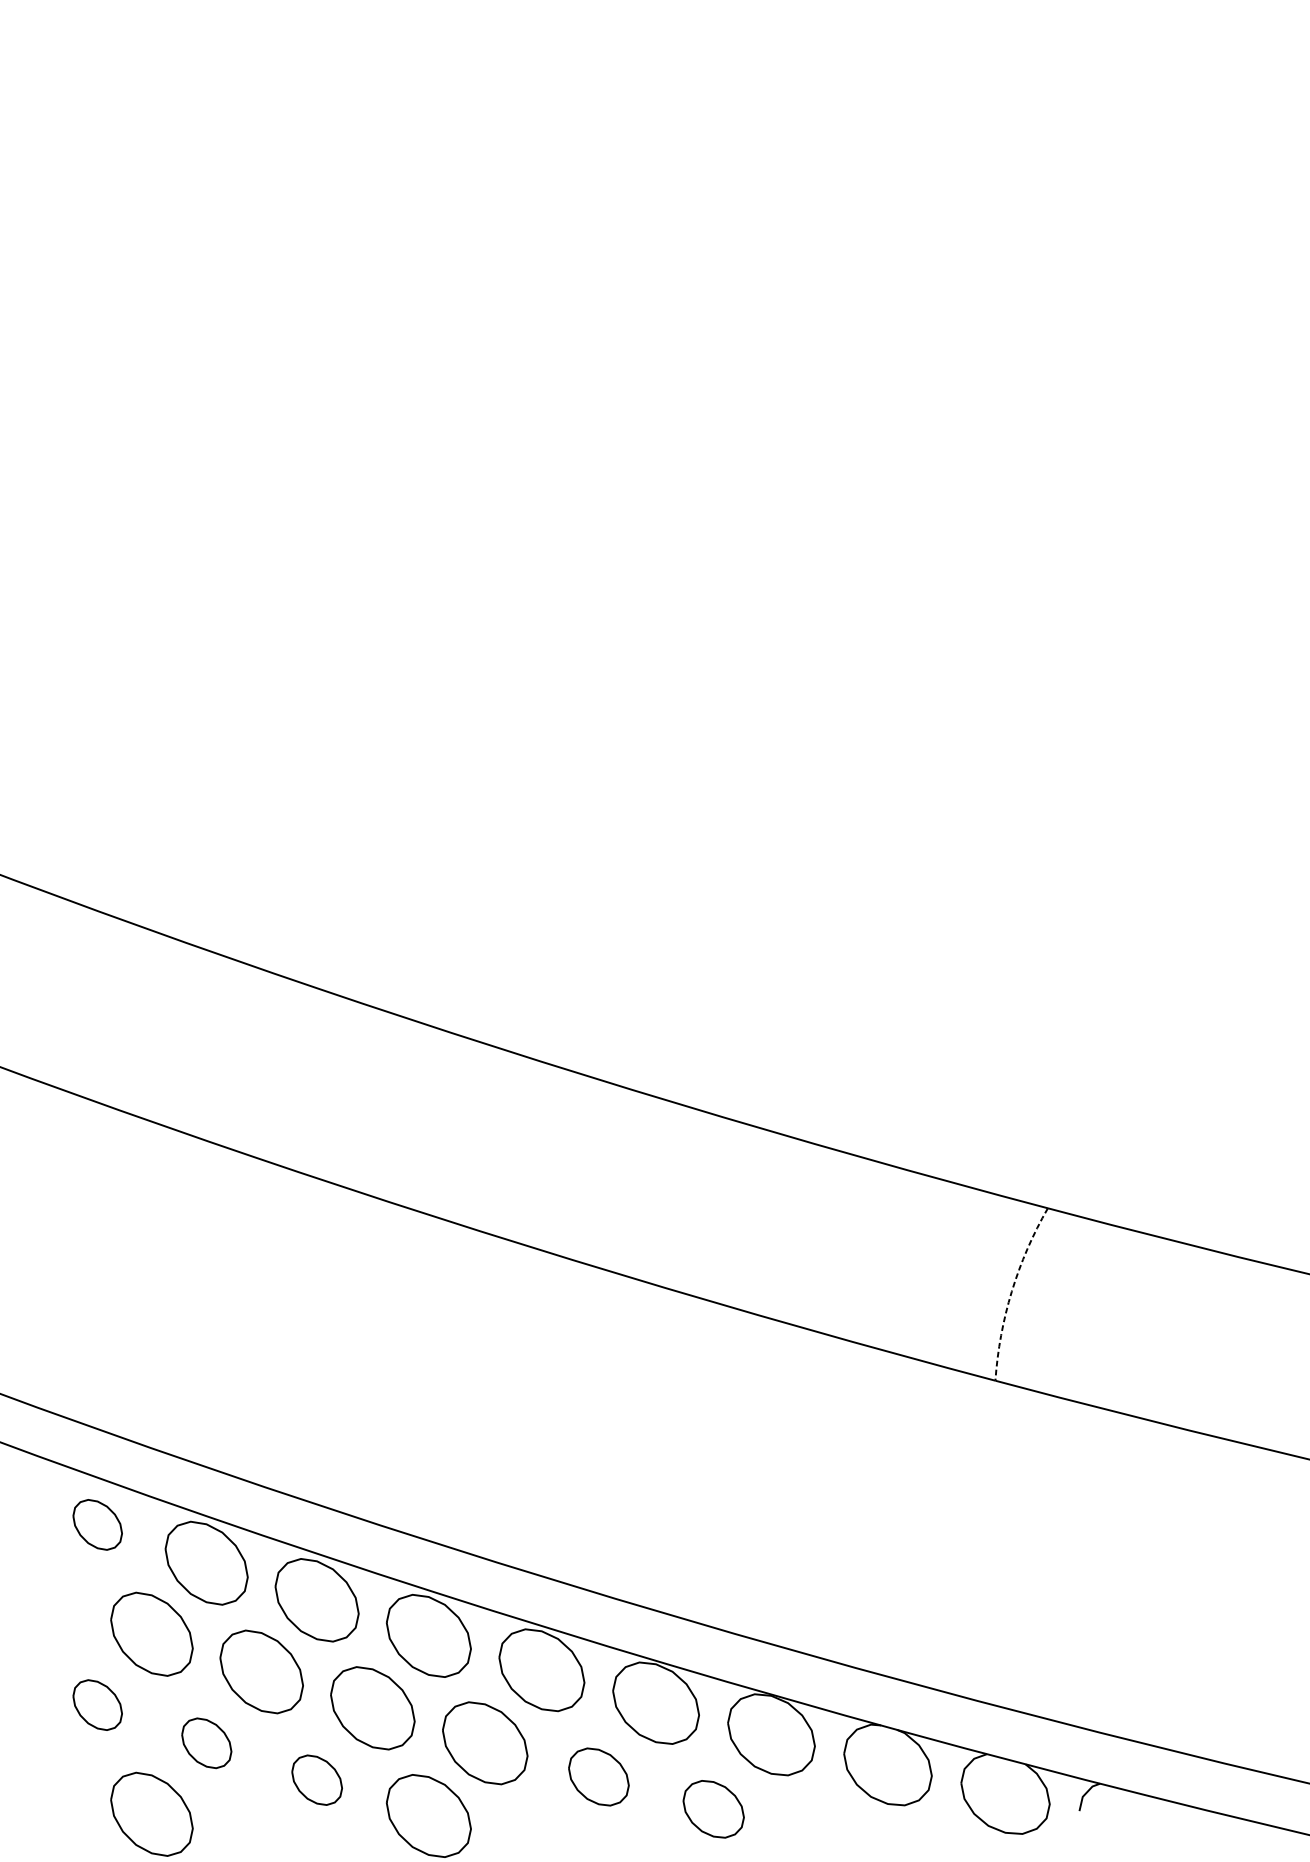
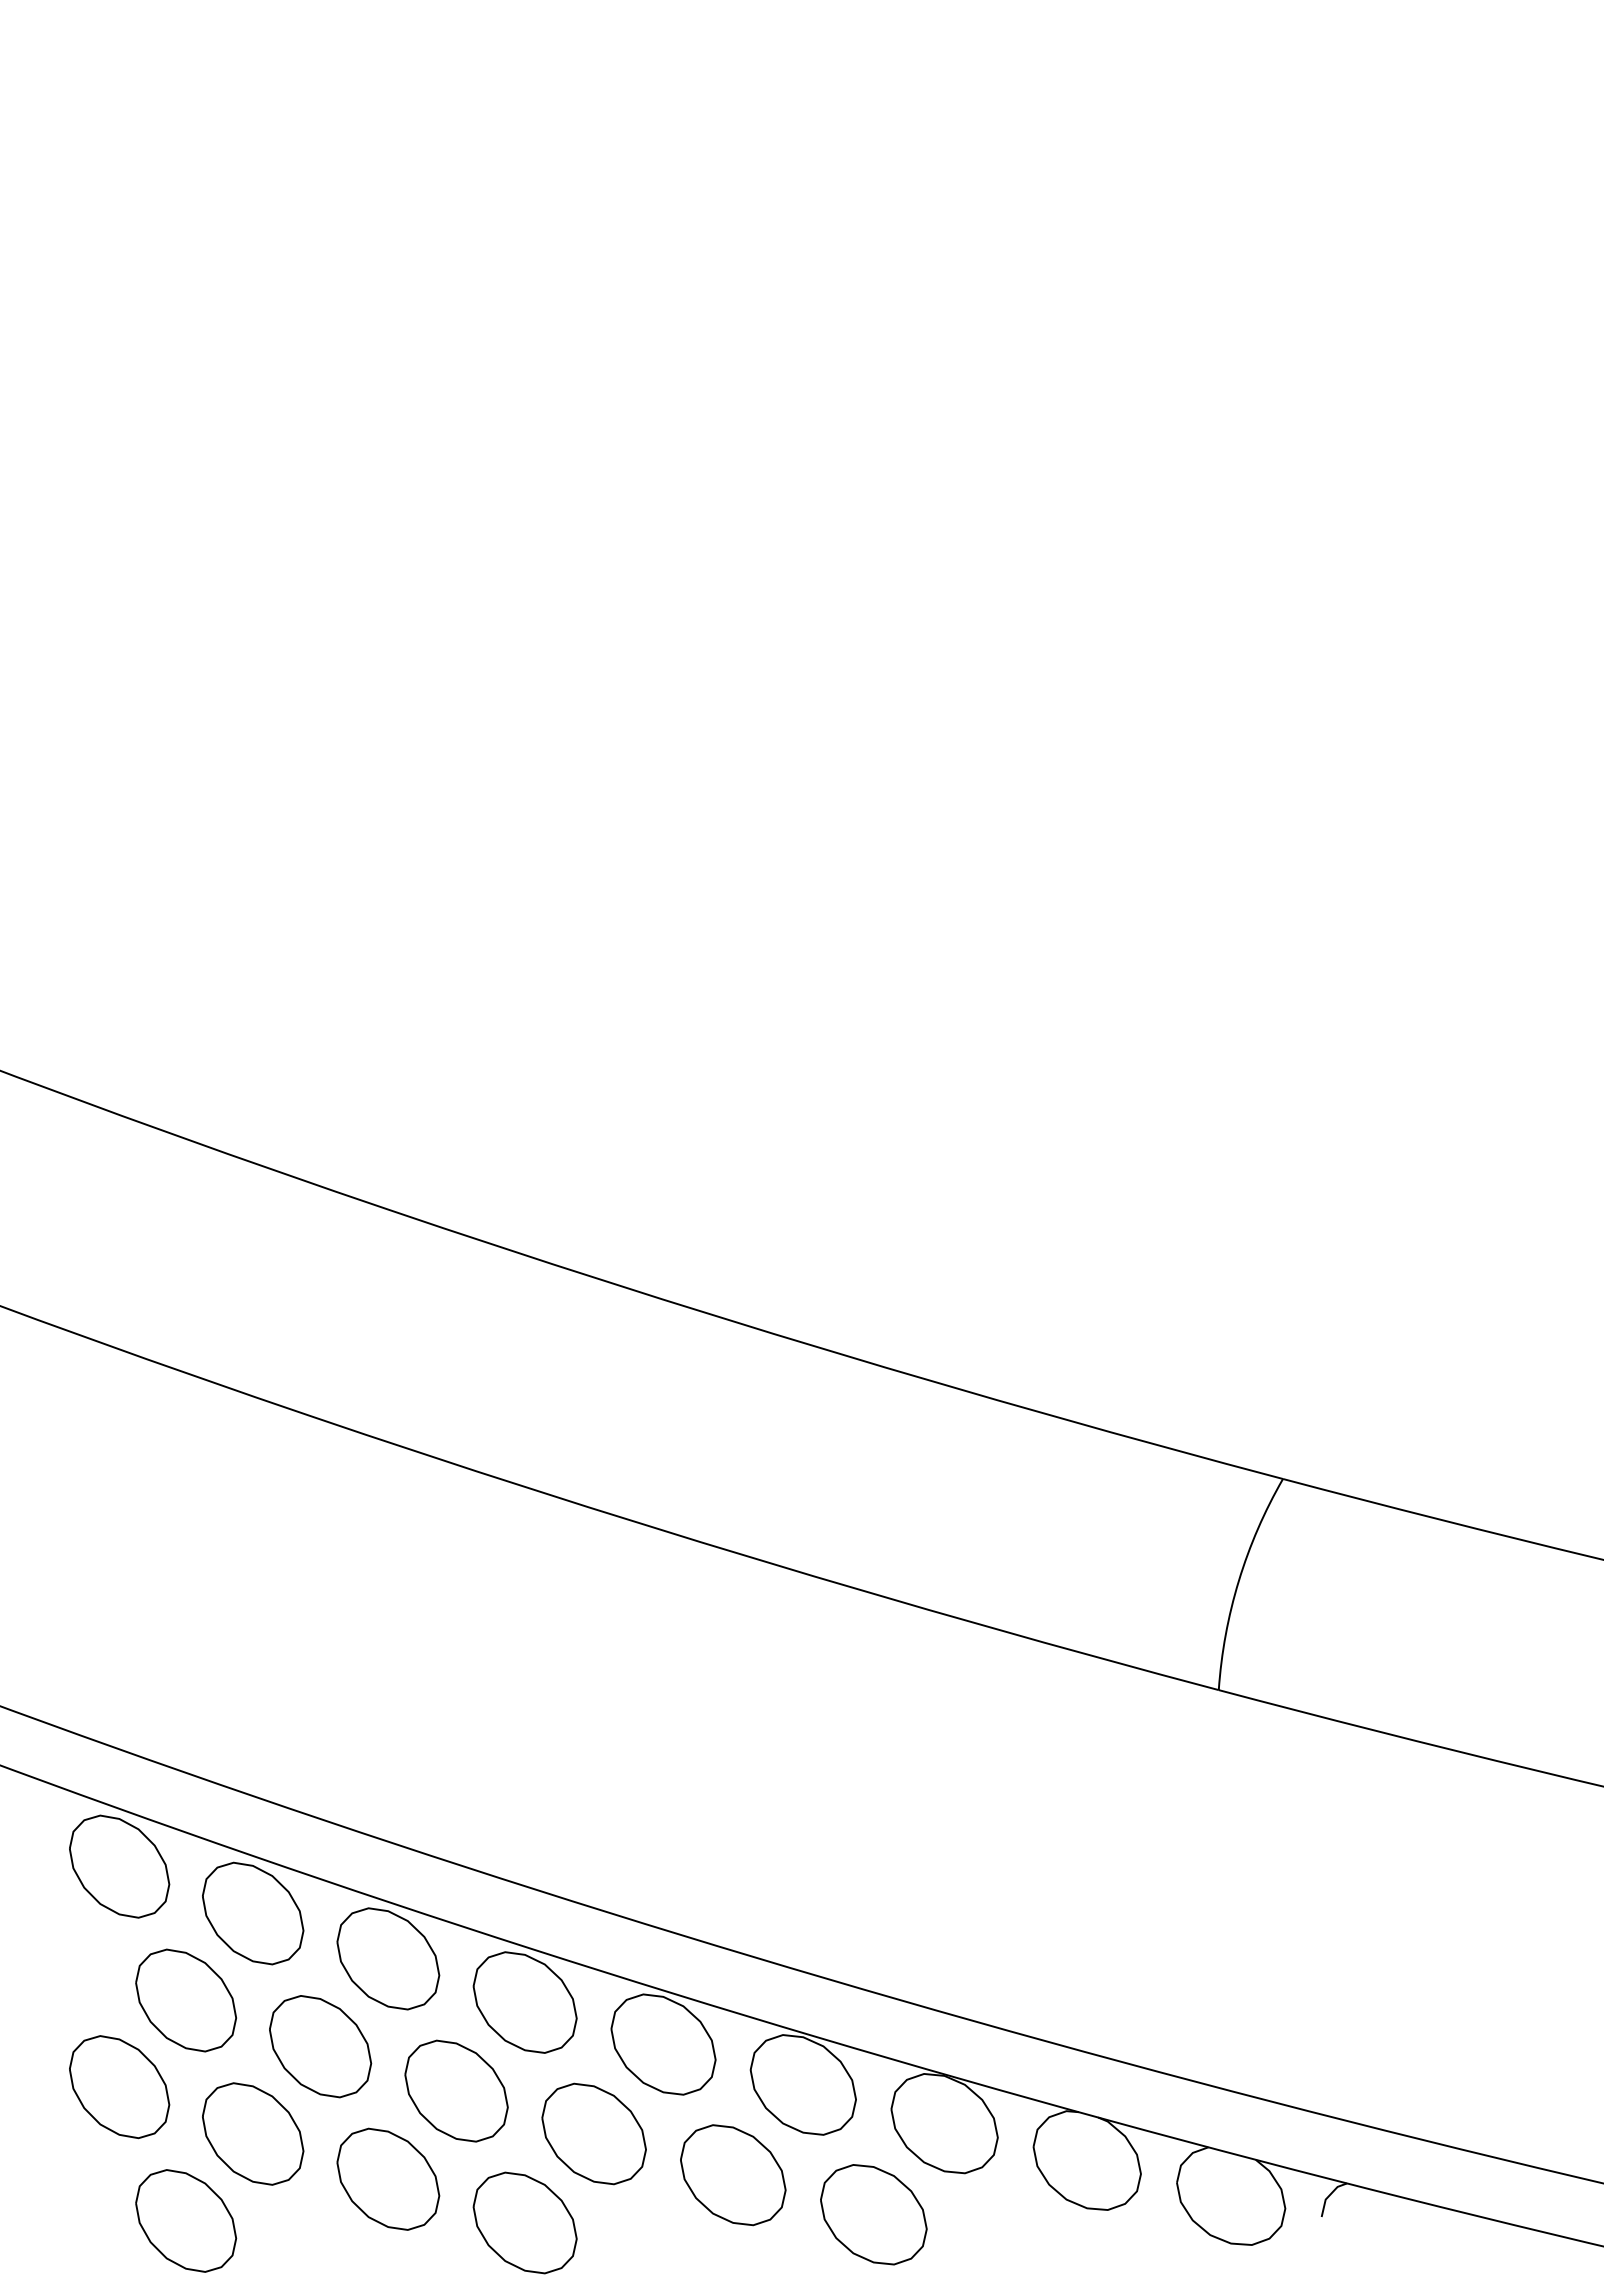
arc: (1011, 1291) -> (1238, 1580), dashed -> solid
part: (97, 1524) -> (119, 1866), size x1.67
part: (97, 1705) -> (119, 2087), size x1.67
part: (206, 1742) -> (253, 2133), size x1.67
part: (599, 1777) -> (733, 2175), size x1.43
part: (317, 1779) -> (388, 2178), size x1.67
part: (713, 1809) -> (873, 2214), size x1.43

